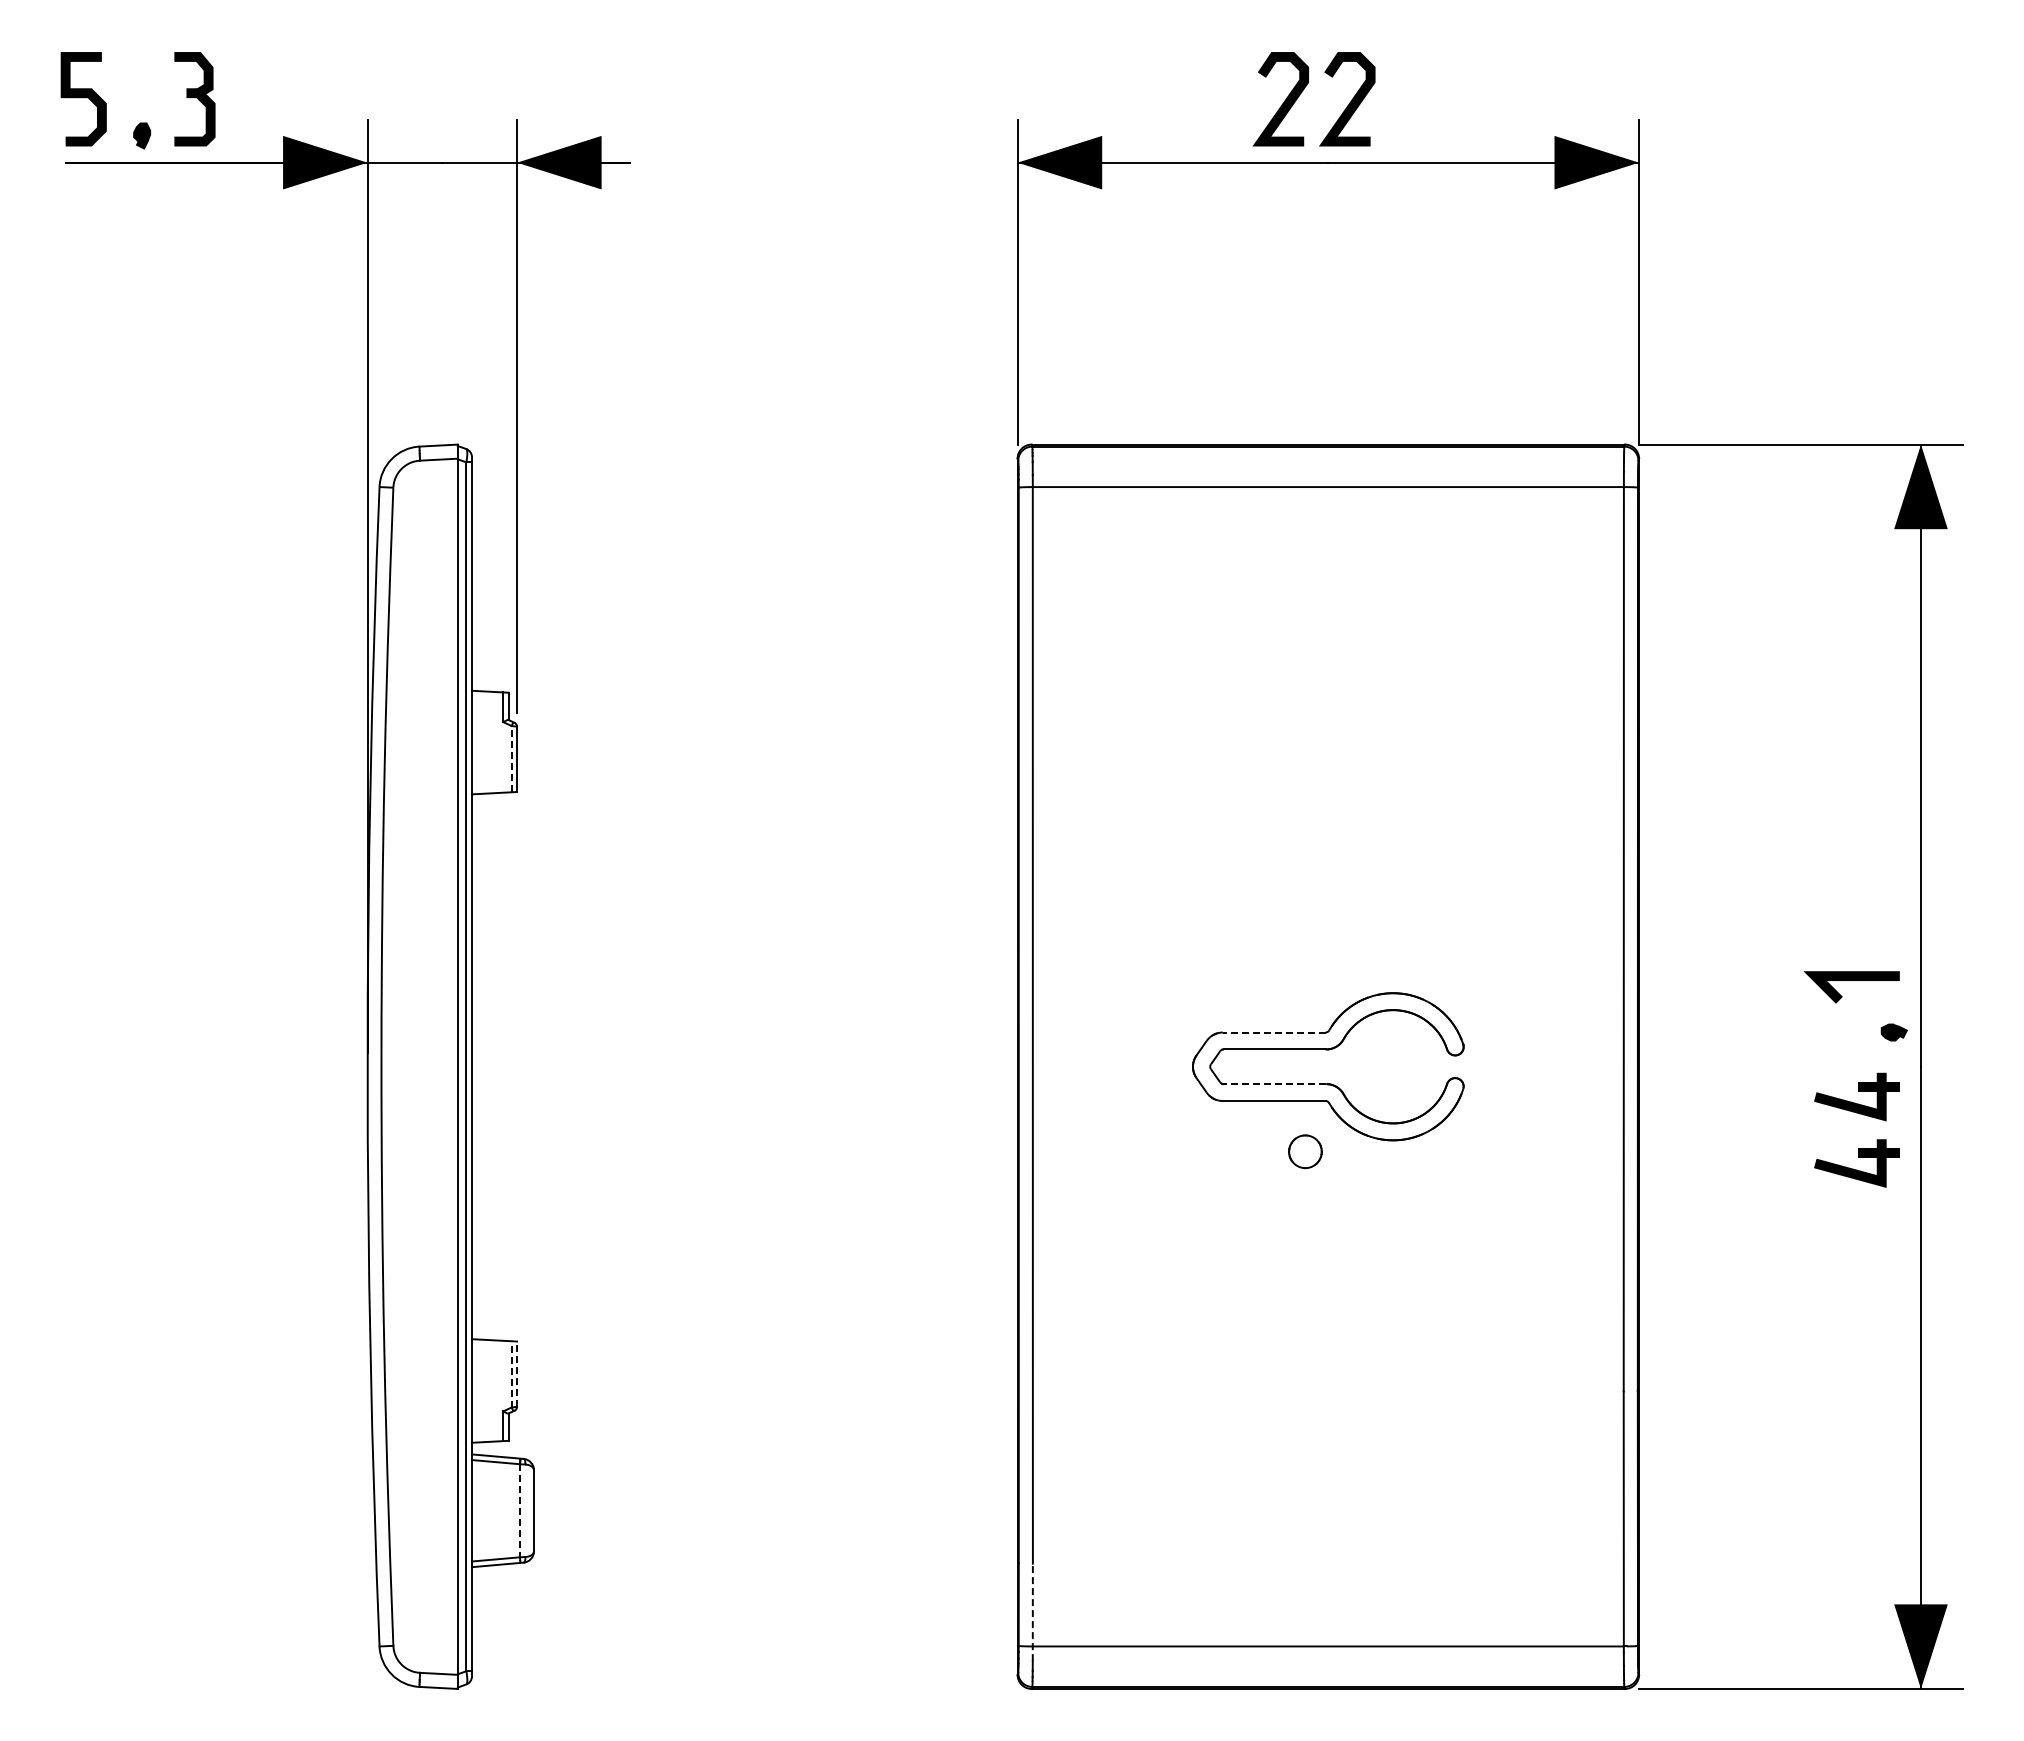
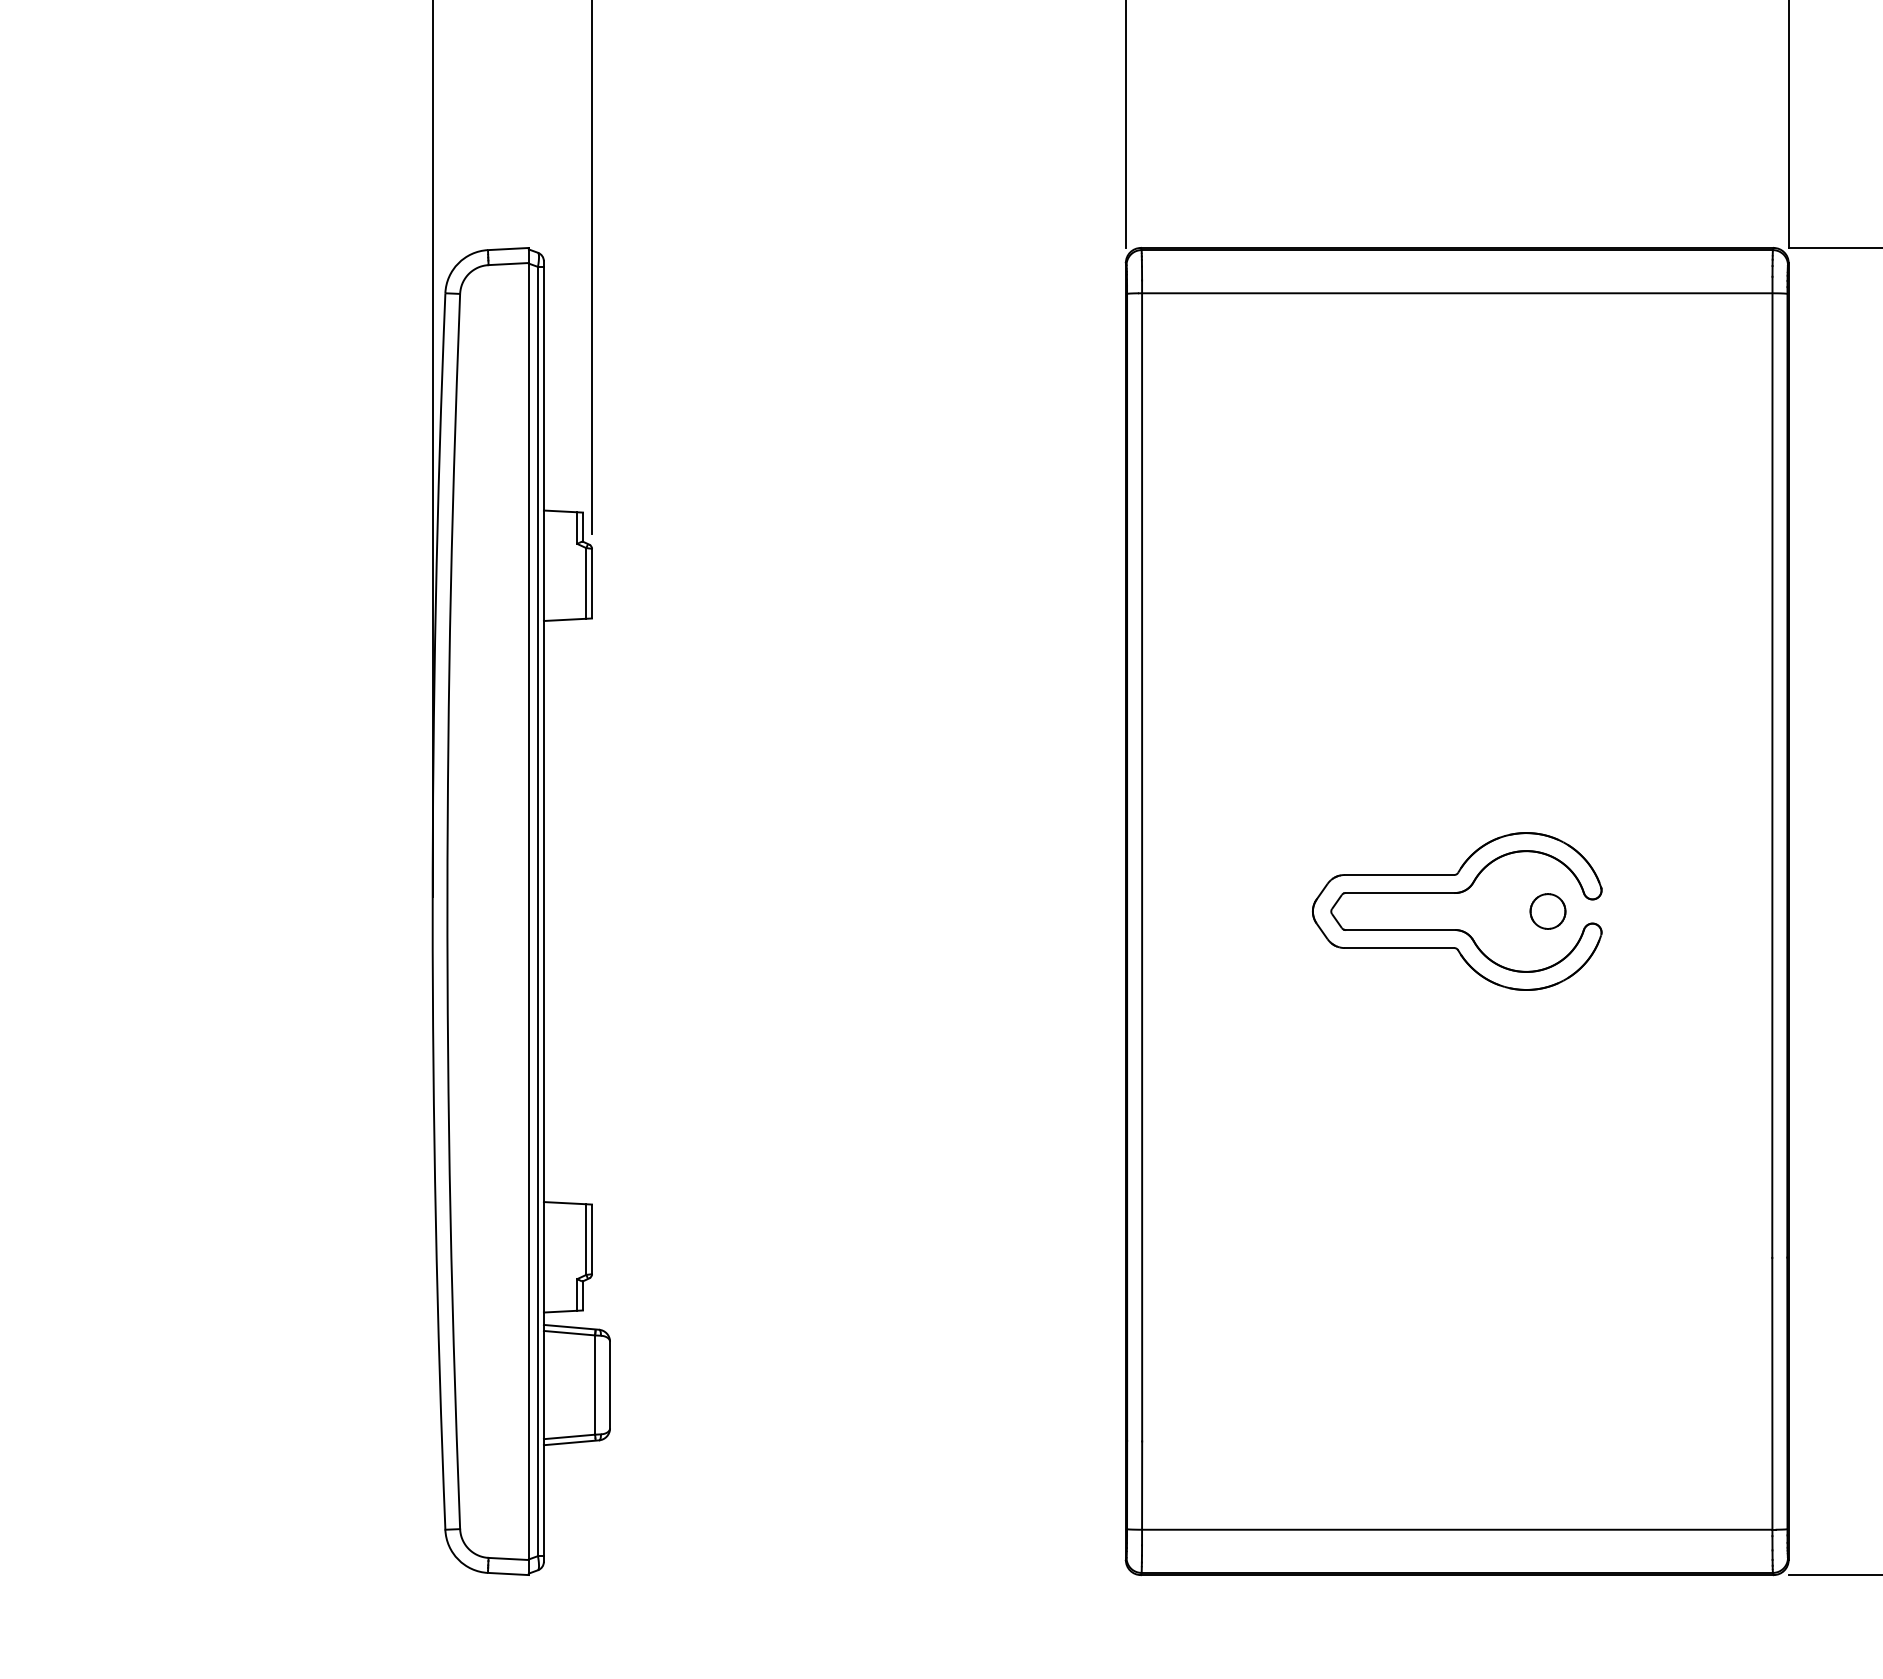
line: (511, 758) -> (586, 582), dashed -> solid
line: (1273, 1032) -> (1398, 874), dashed -> solid
line: (1274, 1084) -> (1399, 930), dashed -> solid
part: (1305, 1151) -> (1548, 911), moved
line: (511, 1373) -> (586, 1238), dashed -> solid
line: (517, 1374) -> (592, 1239), dashed -> solid
line: (519, 1510) -> (594, 1384), dashed -> solid
line: (1032, 1612) -> (1141, 1493), dashed -> solid

